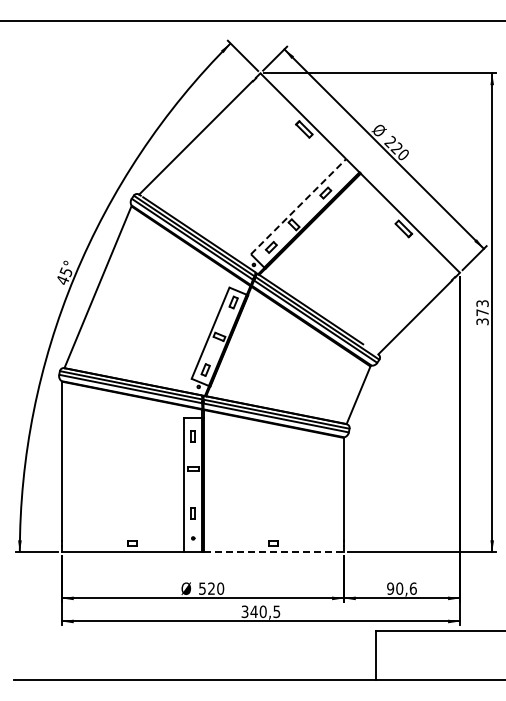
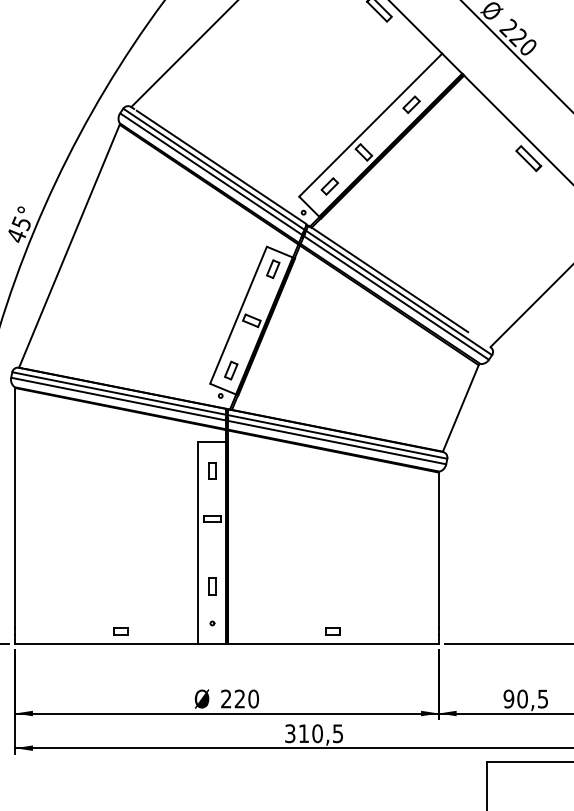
line: (298, 206) -> (370, 124), dashed -> solid
line: (274, 552) -> (334, 644), dashed -> solid
text: (202, 588) -> (226, 698), 520 -> 220
text: (412, 588) -> (541, 698), 90,6 -> 90,5
text: (253, 611) -> (302, 733), 340,5 -> 310,5

